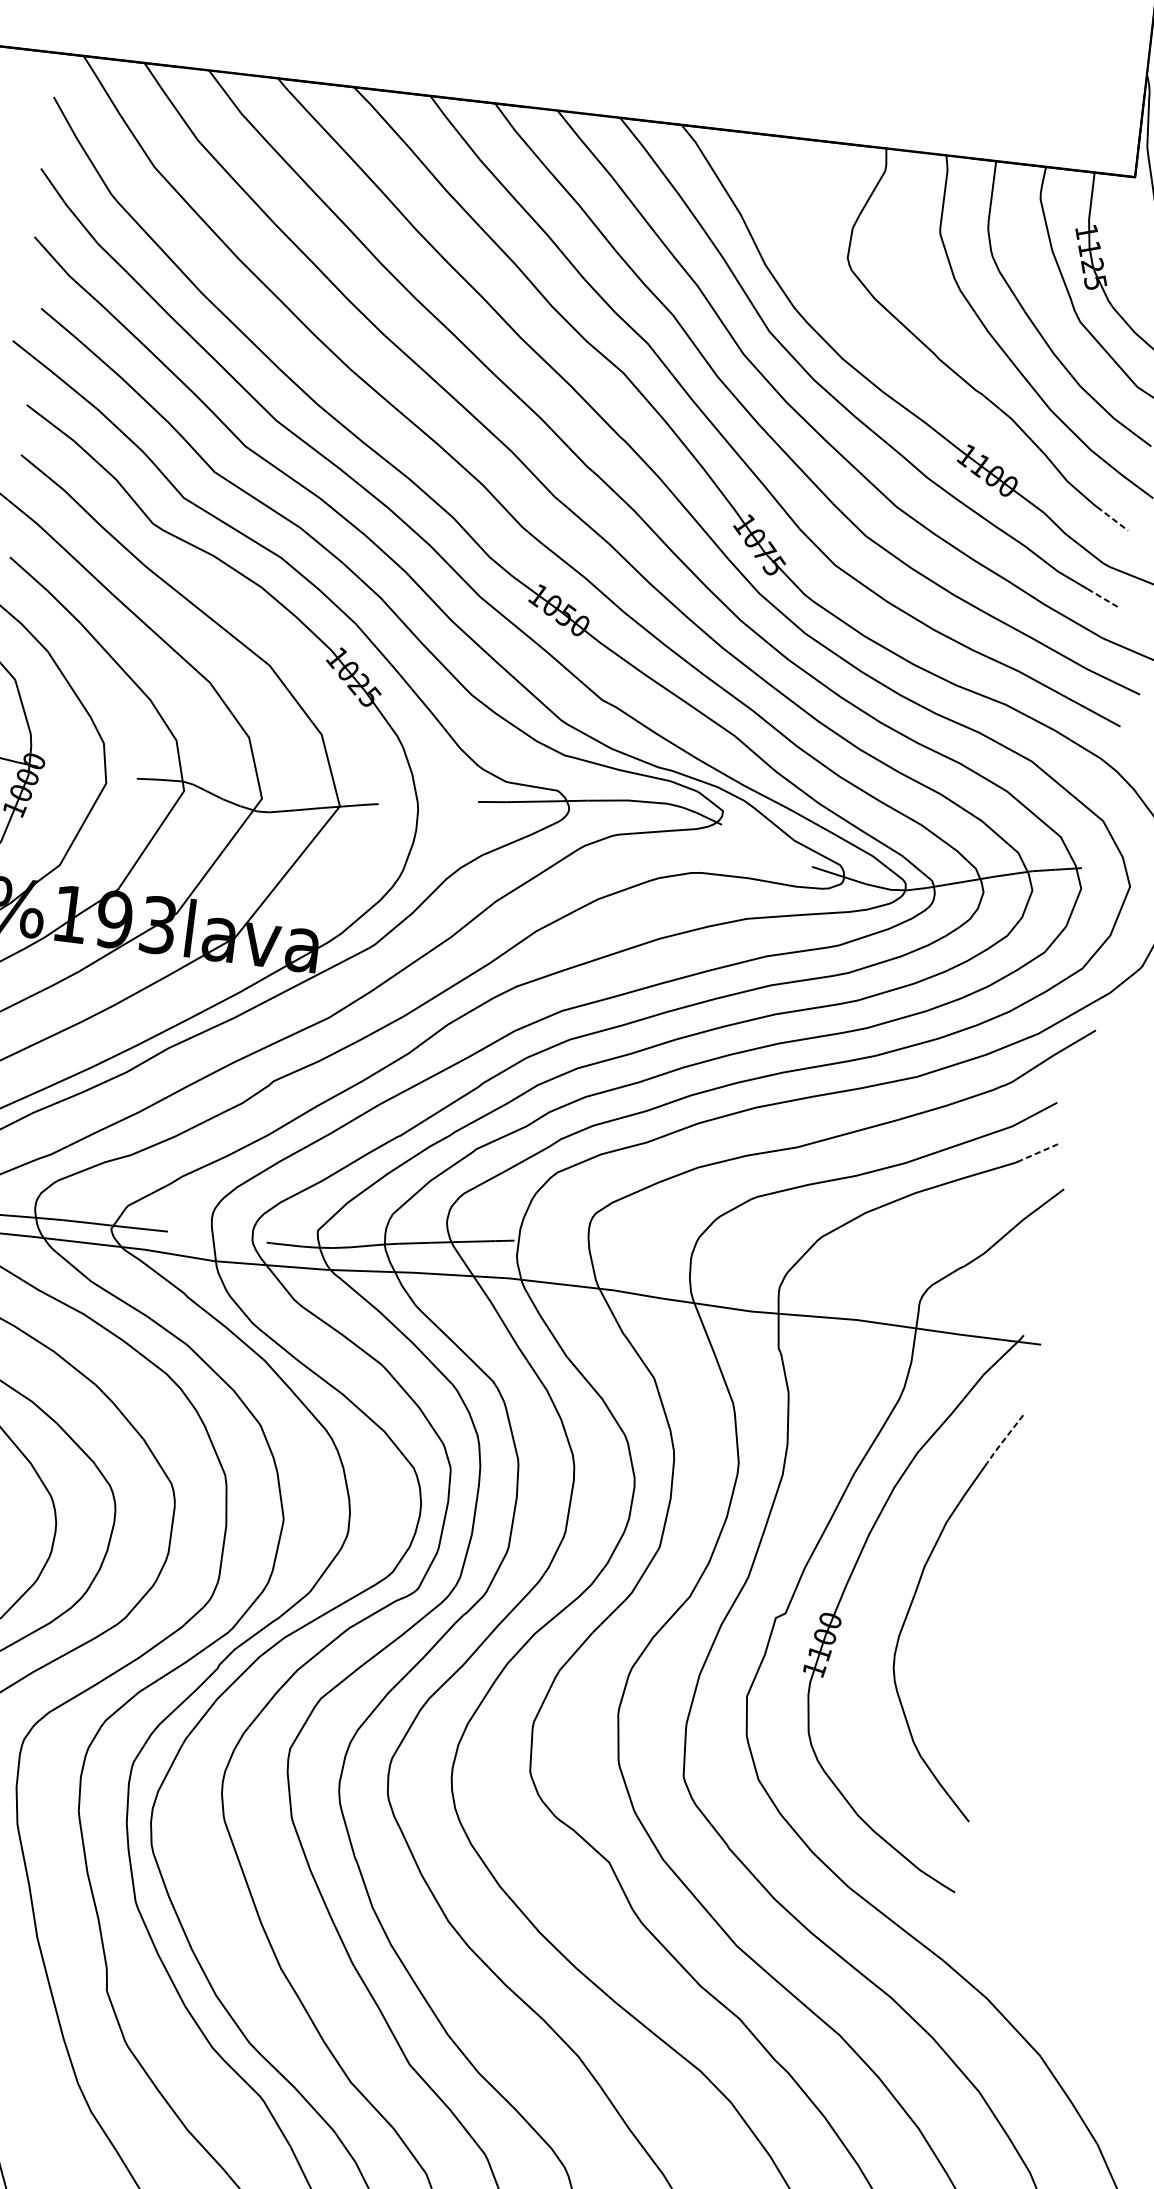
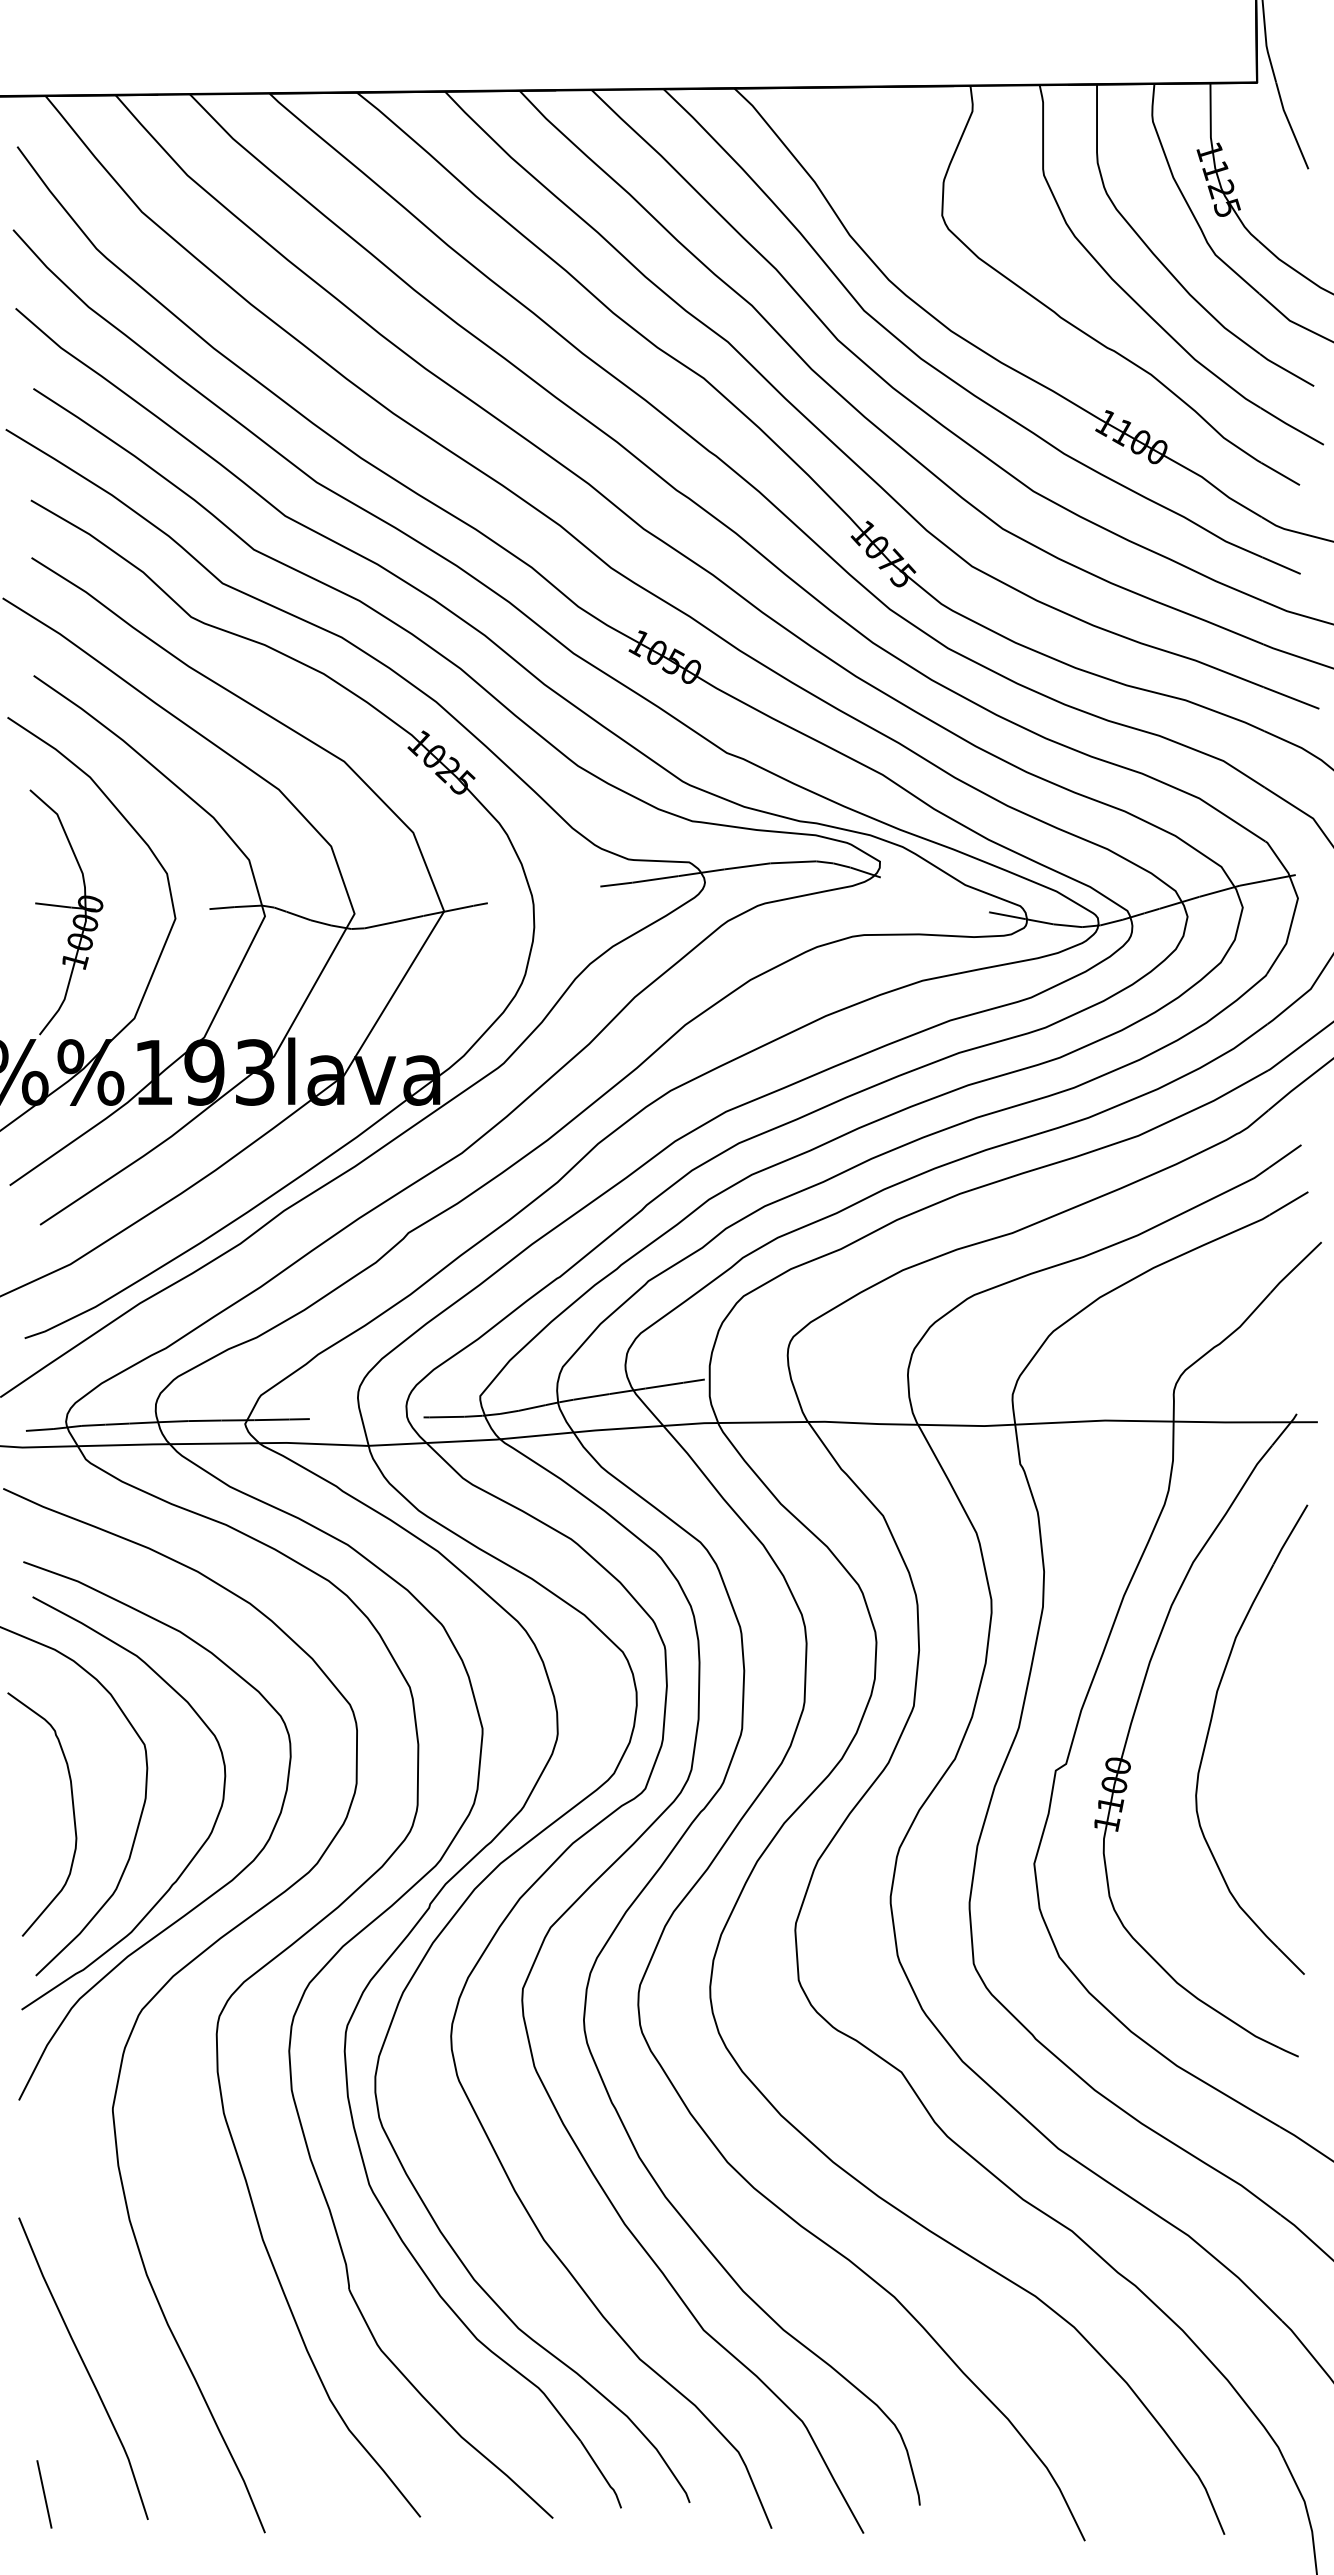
line: (1112, 519) -> (1280, 474), dashed -> solid
line: (1103, 598) -> (1281, 565), dashed -> solid
line: (1040, 1152) -> (1289, 1203), dashed -> solid
line: (1004, 1439) -> (1289, 1535), dashed -> solid

